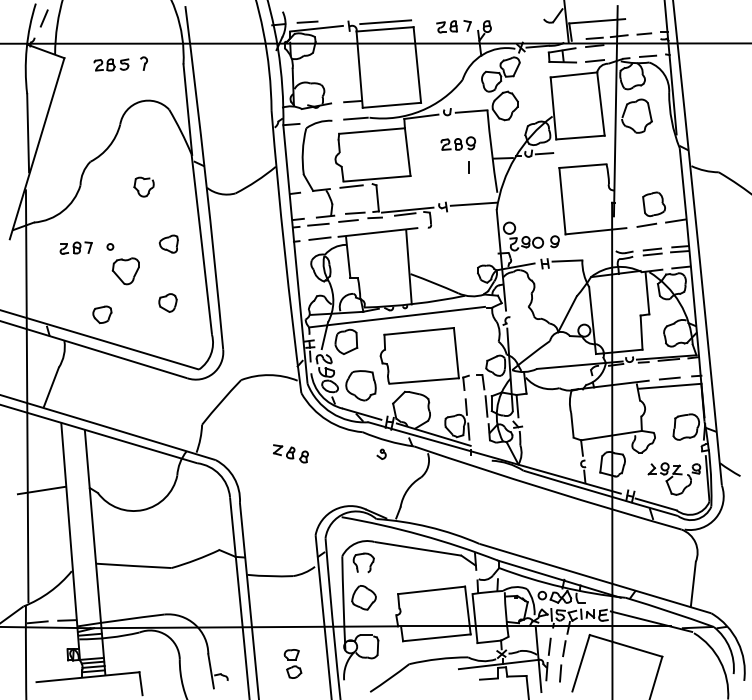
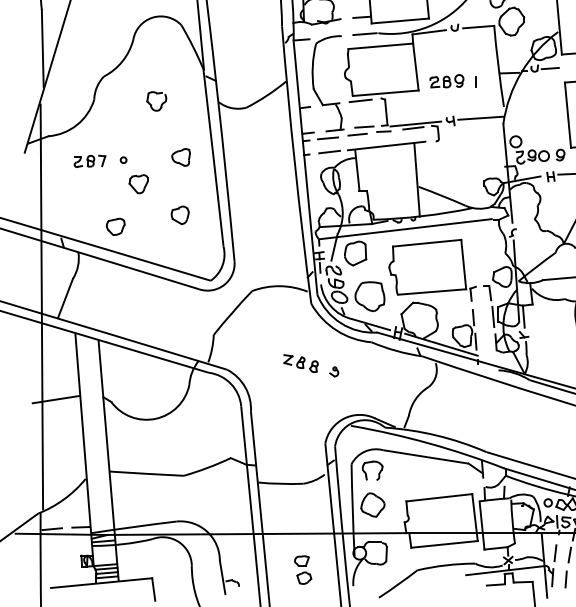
part: (458, 143) -> (447, 81), moved
part: (125, 271) -> (138, 184), size x0.71
part: (381, 453) -> (334, 371), moved

